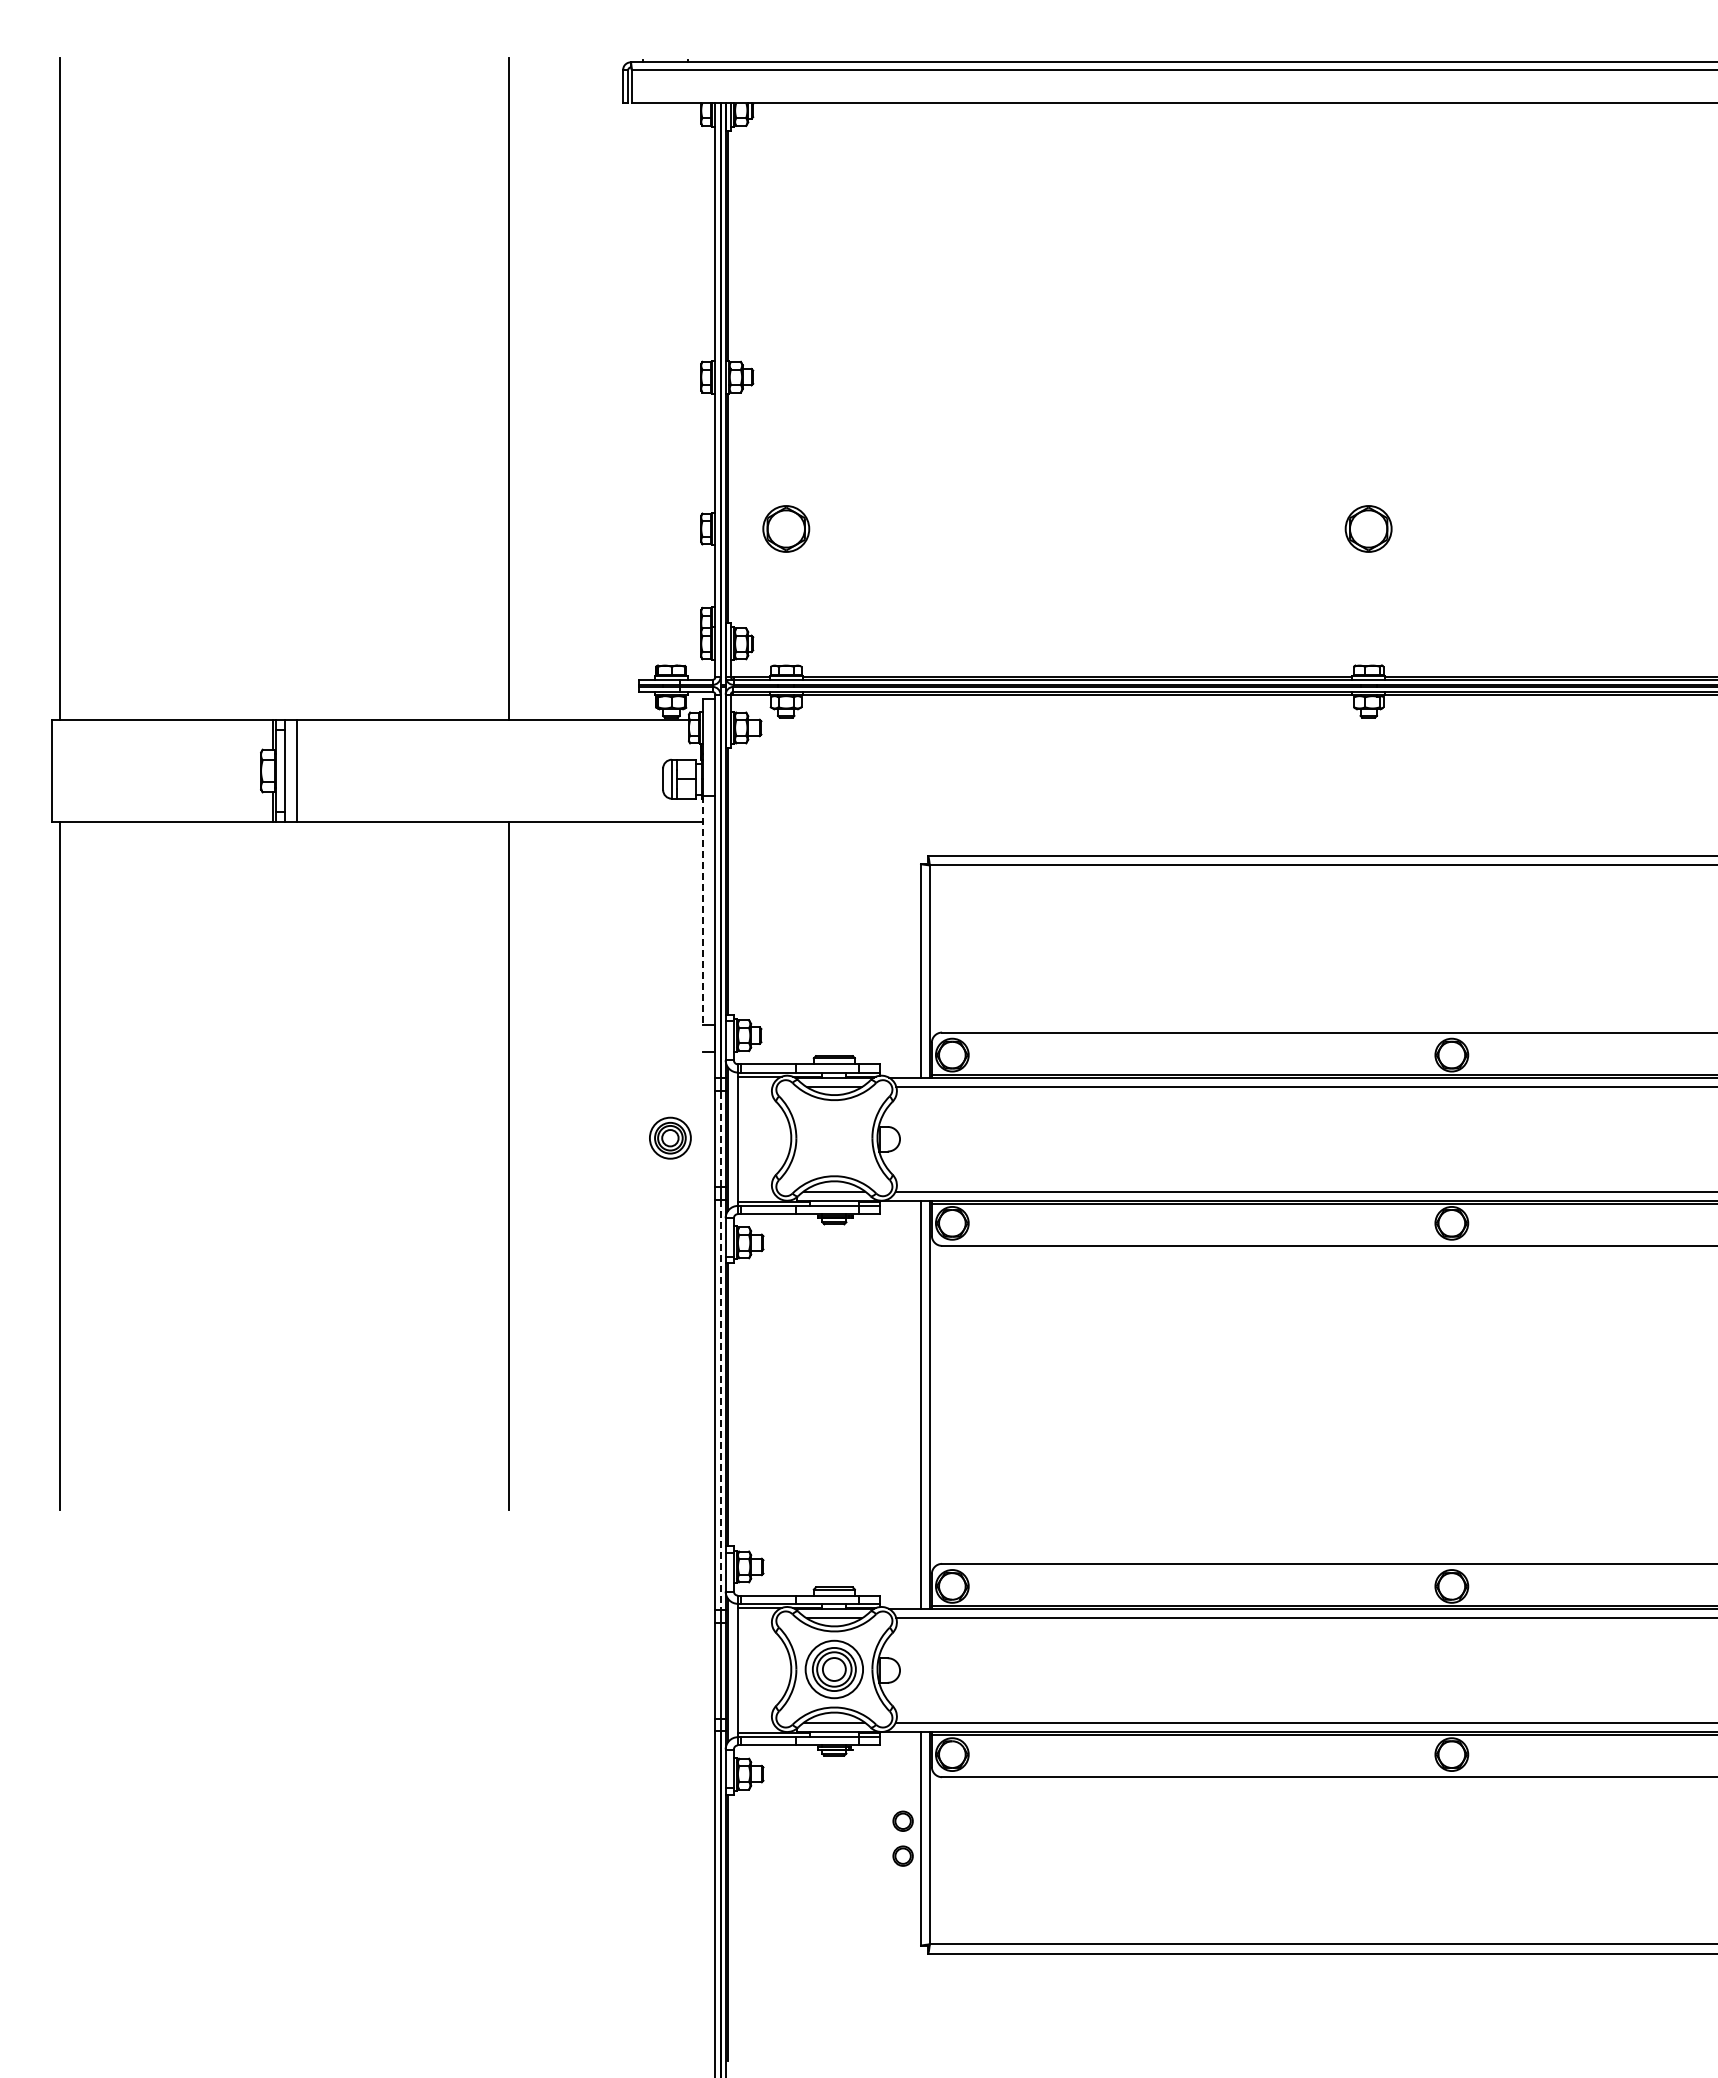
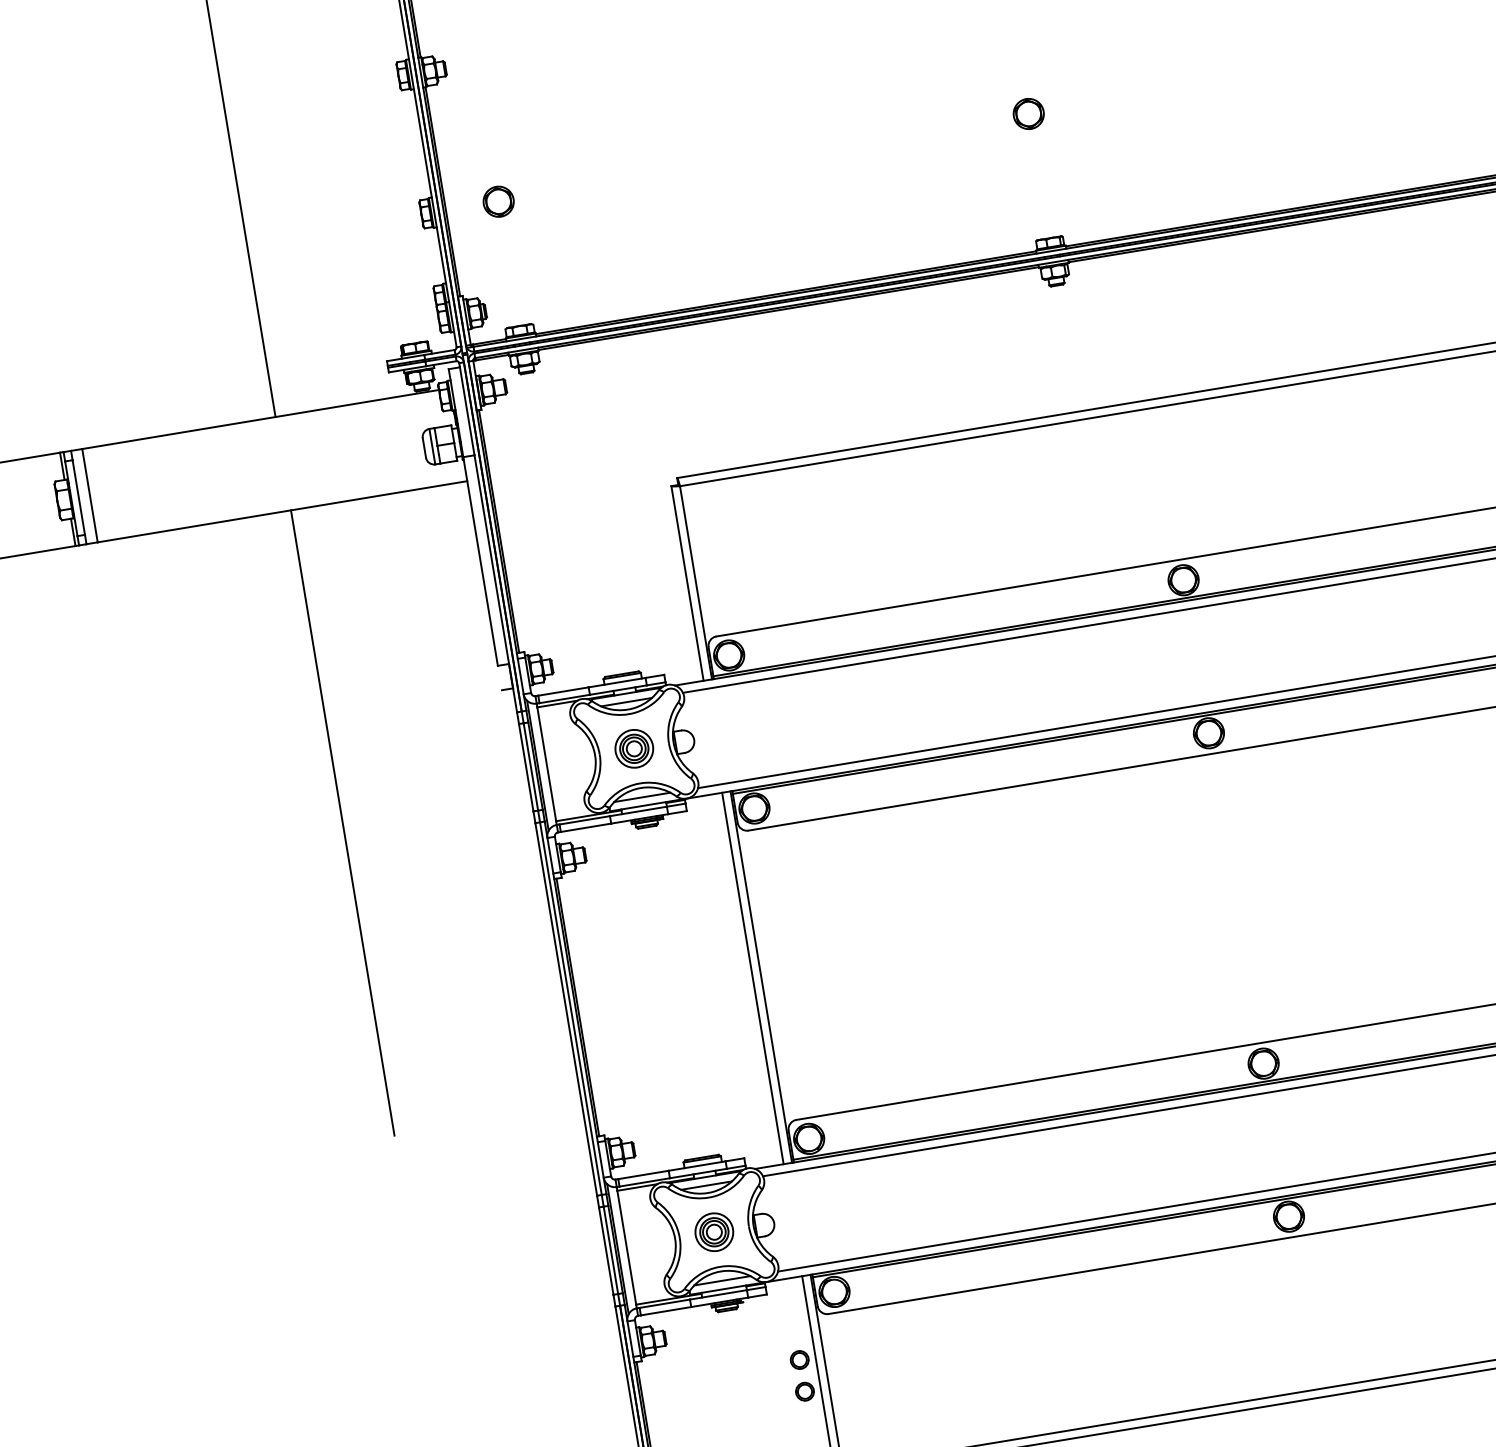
part: (785, 528) -> (497, 201), size x0.71
part: (1368, 528) -> (1028, 113), size x0.71
line: (703, 910) -> (480, 561), dashed -> solid
part: (670, 1137) -> (634, 748), moved
line: (720, 1139) -> (530, 767), dashed -> solid
line: (720, 1404) -> (570, 1008), dashed -> solid
part: (834, 1669) -> (714, 1232), size x0.71

